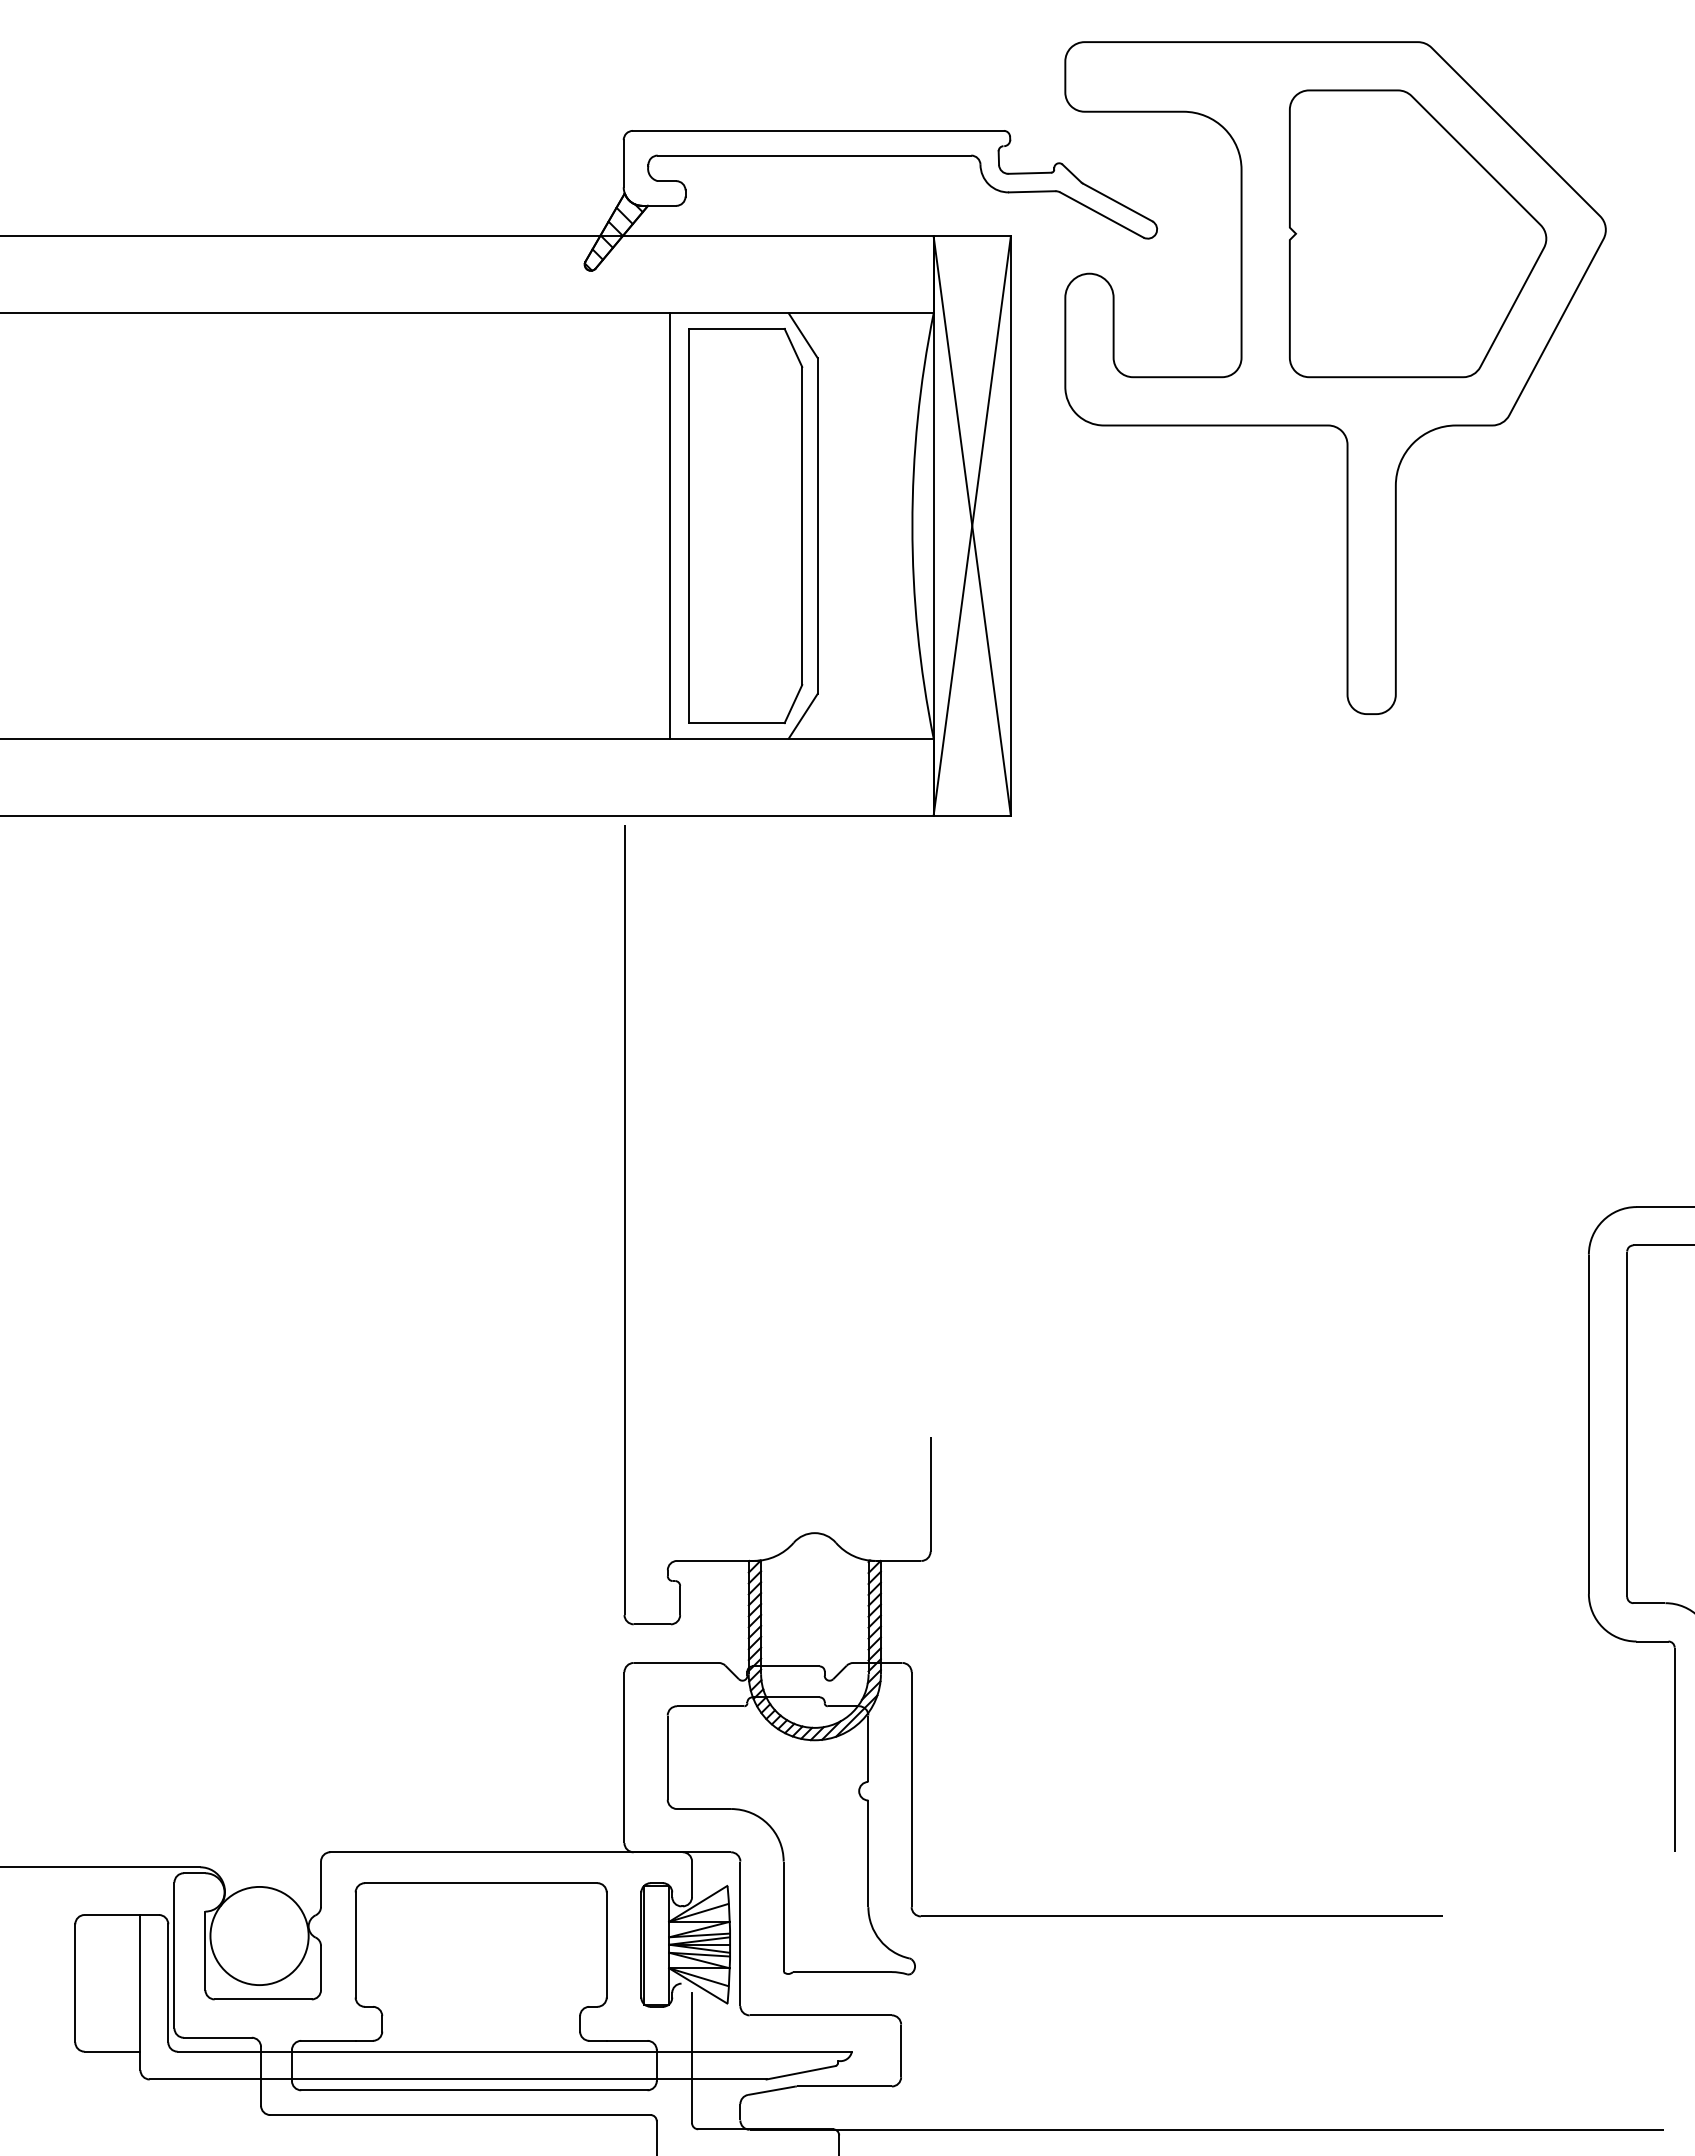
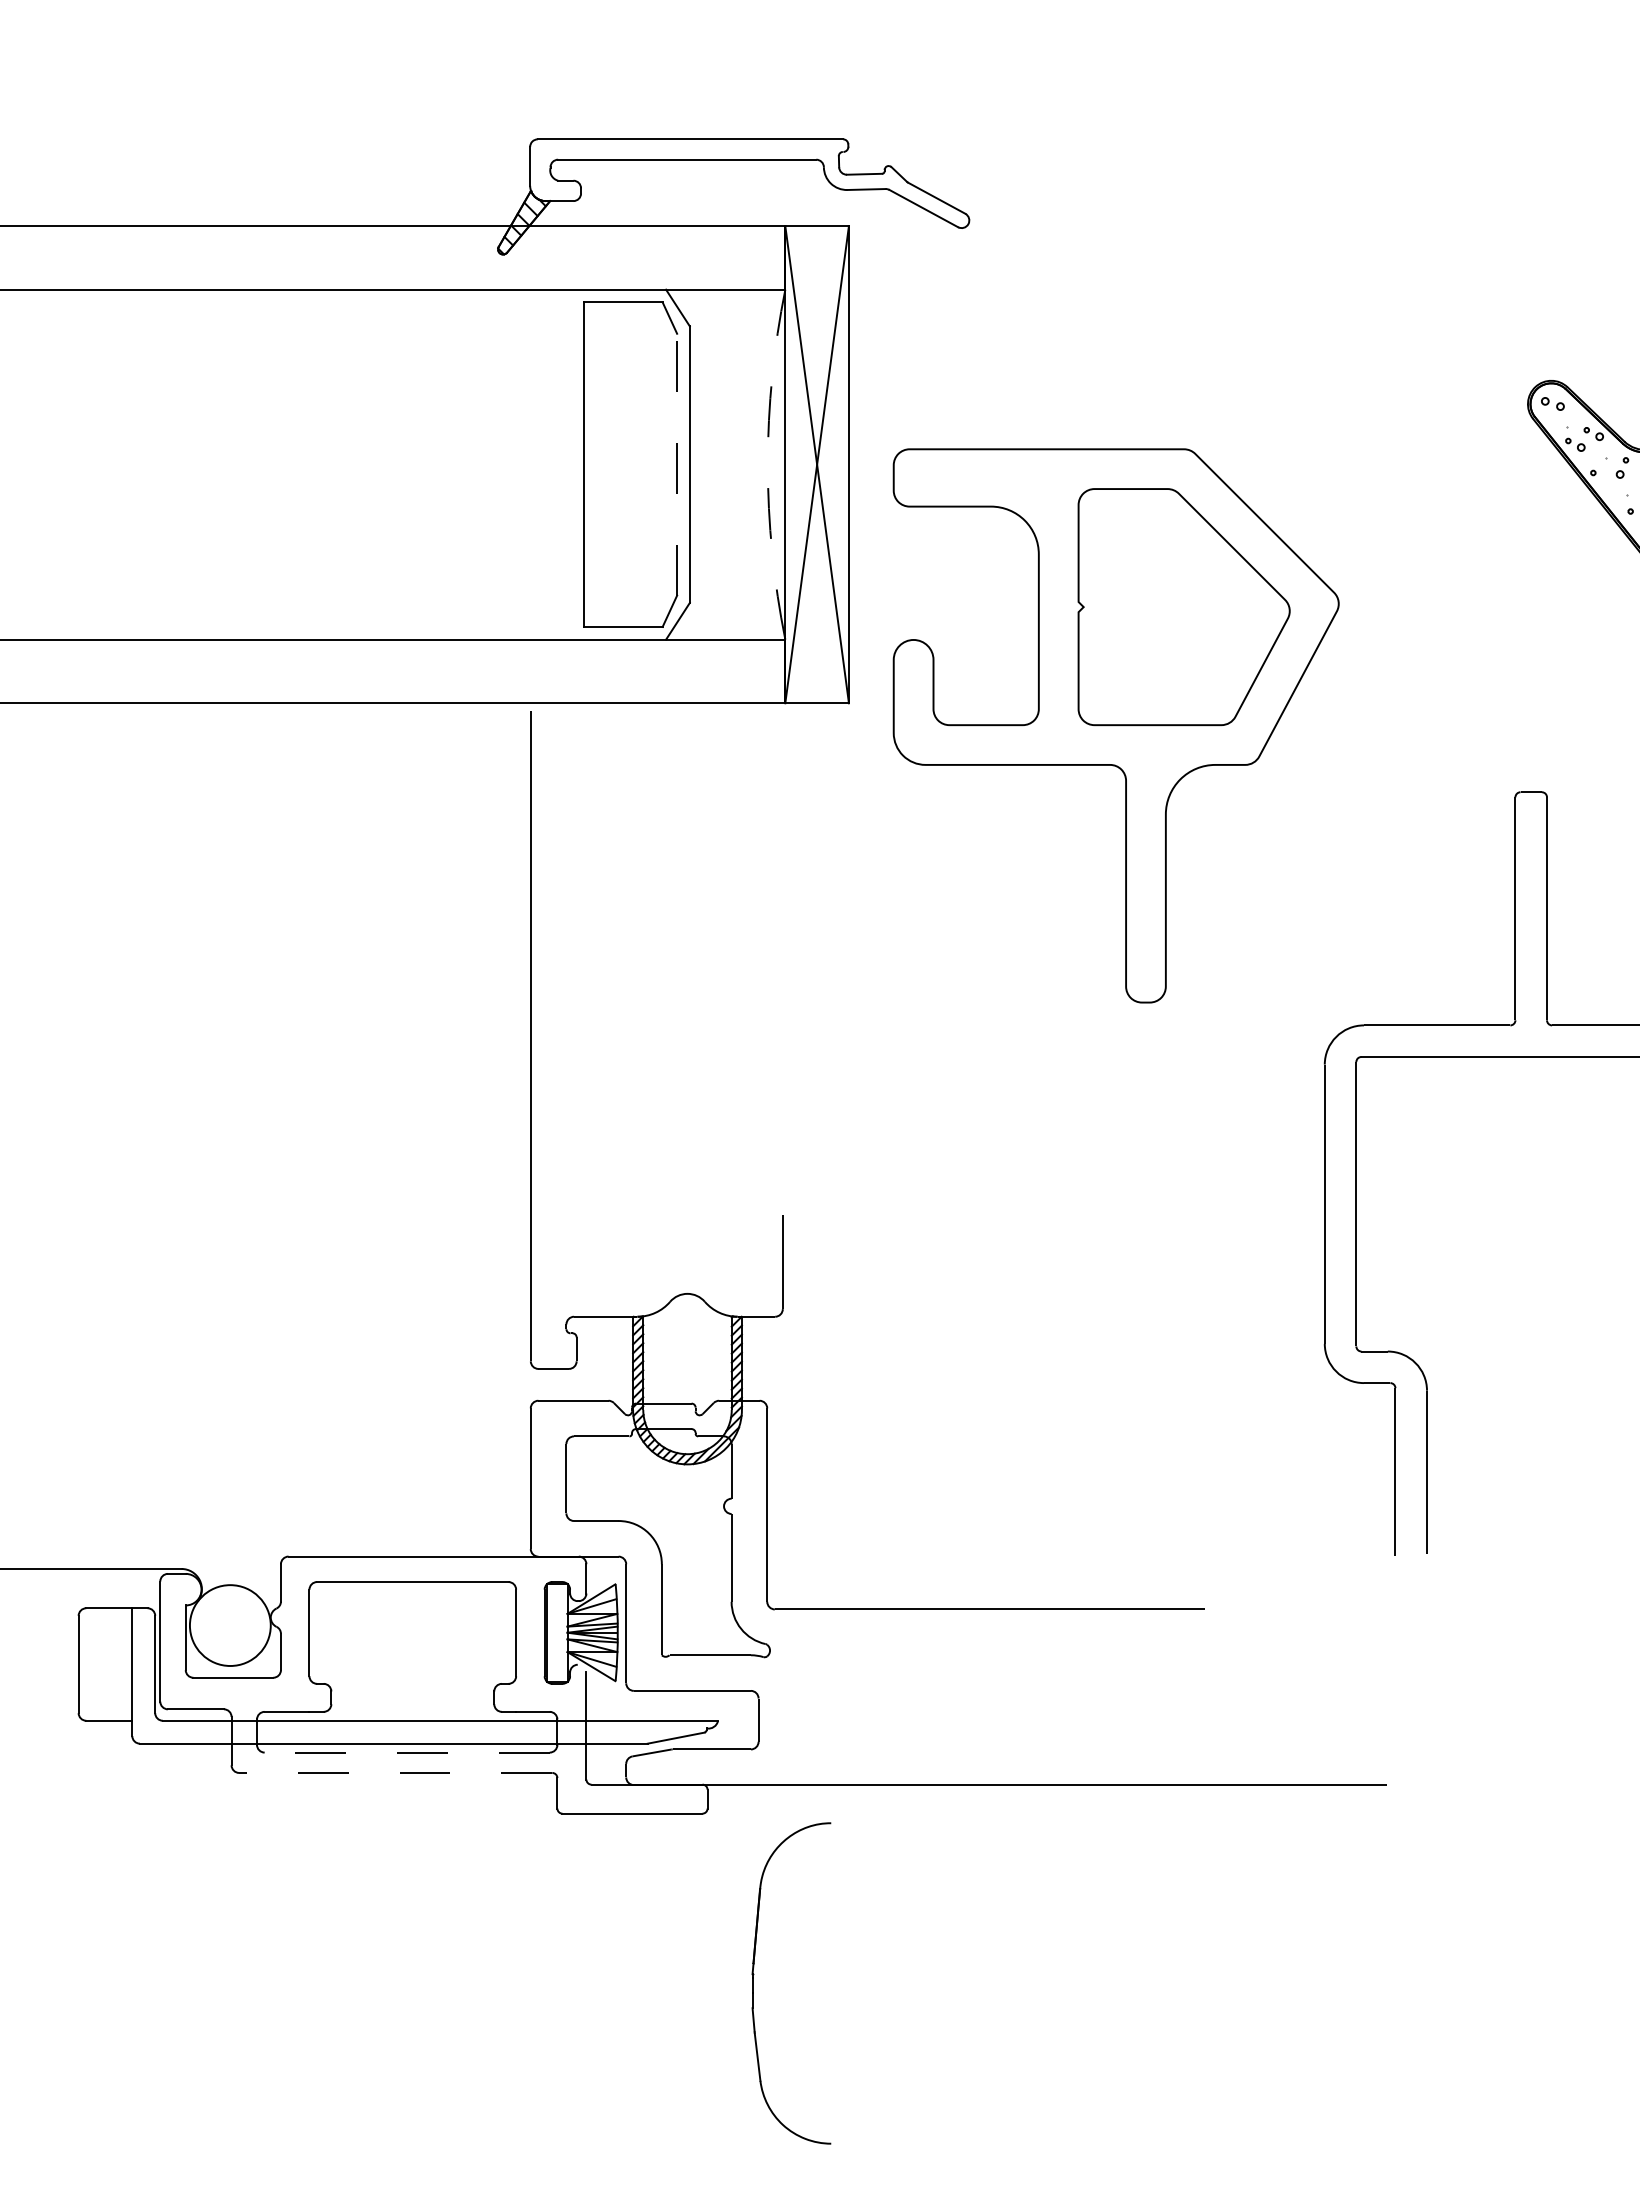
part: (1334, 377) -> (1115, 725), moved
line: (670, 525) -> (568, 464), removed
line: (802, 525) -> (677, 464), solid -> dashed
arc: (911, 525) -> (767, 464), solid -> dashed
line: (474, 2090) -> (407, 1752), solid -> dashed
line: (460, 2114) -> (395, 1772), solid -> dashed

